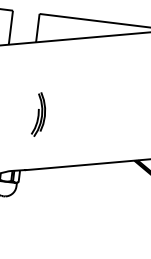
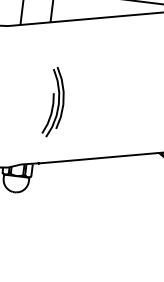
part: (38, 114) -> (53, 101), size x1.43

